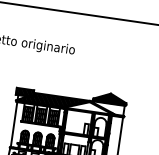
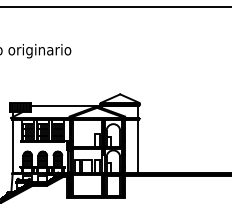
hatch: (110, 97) -> (120, 98), removed
hatch: (52, 100) -> (53, 112), removed

